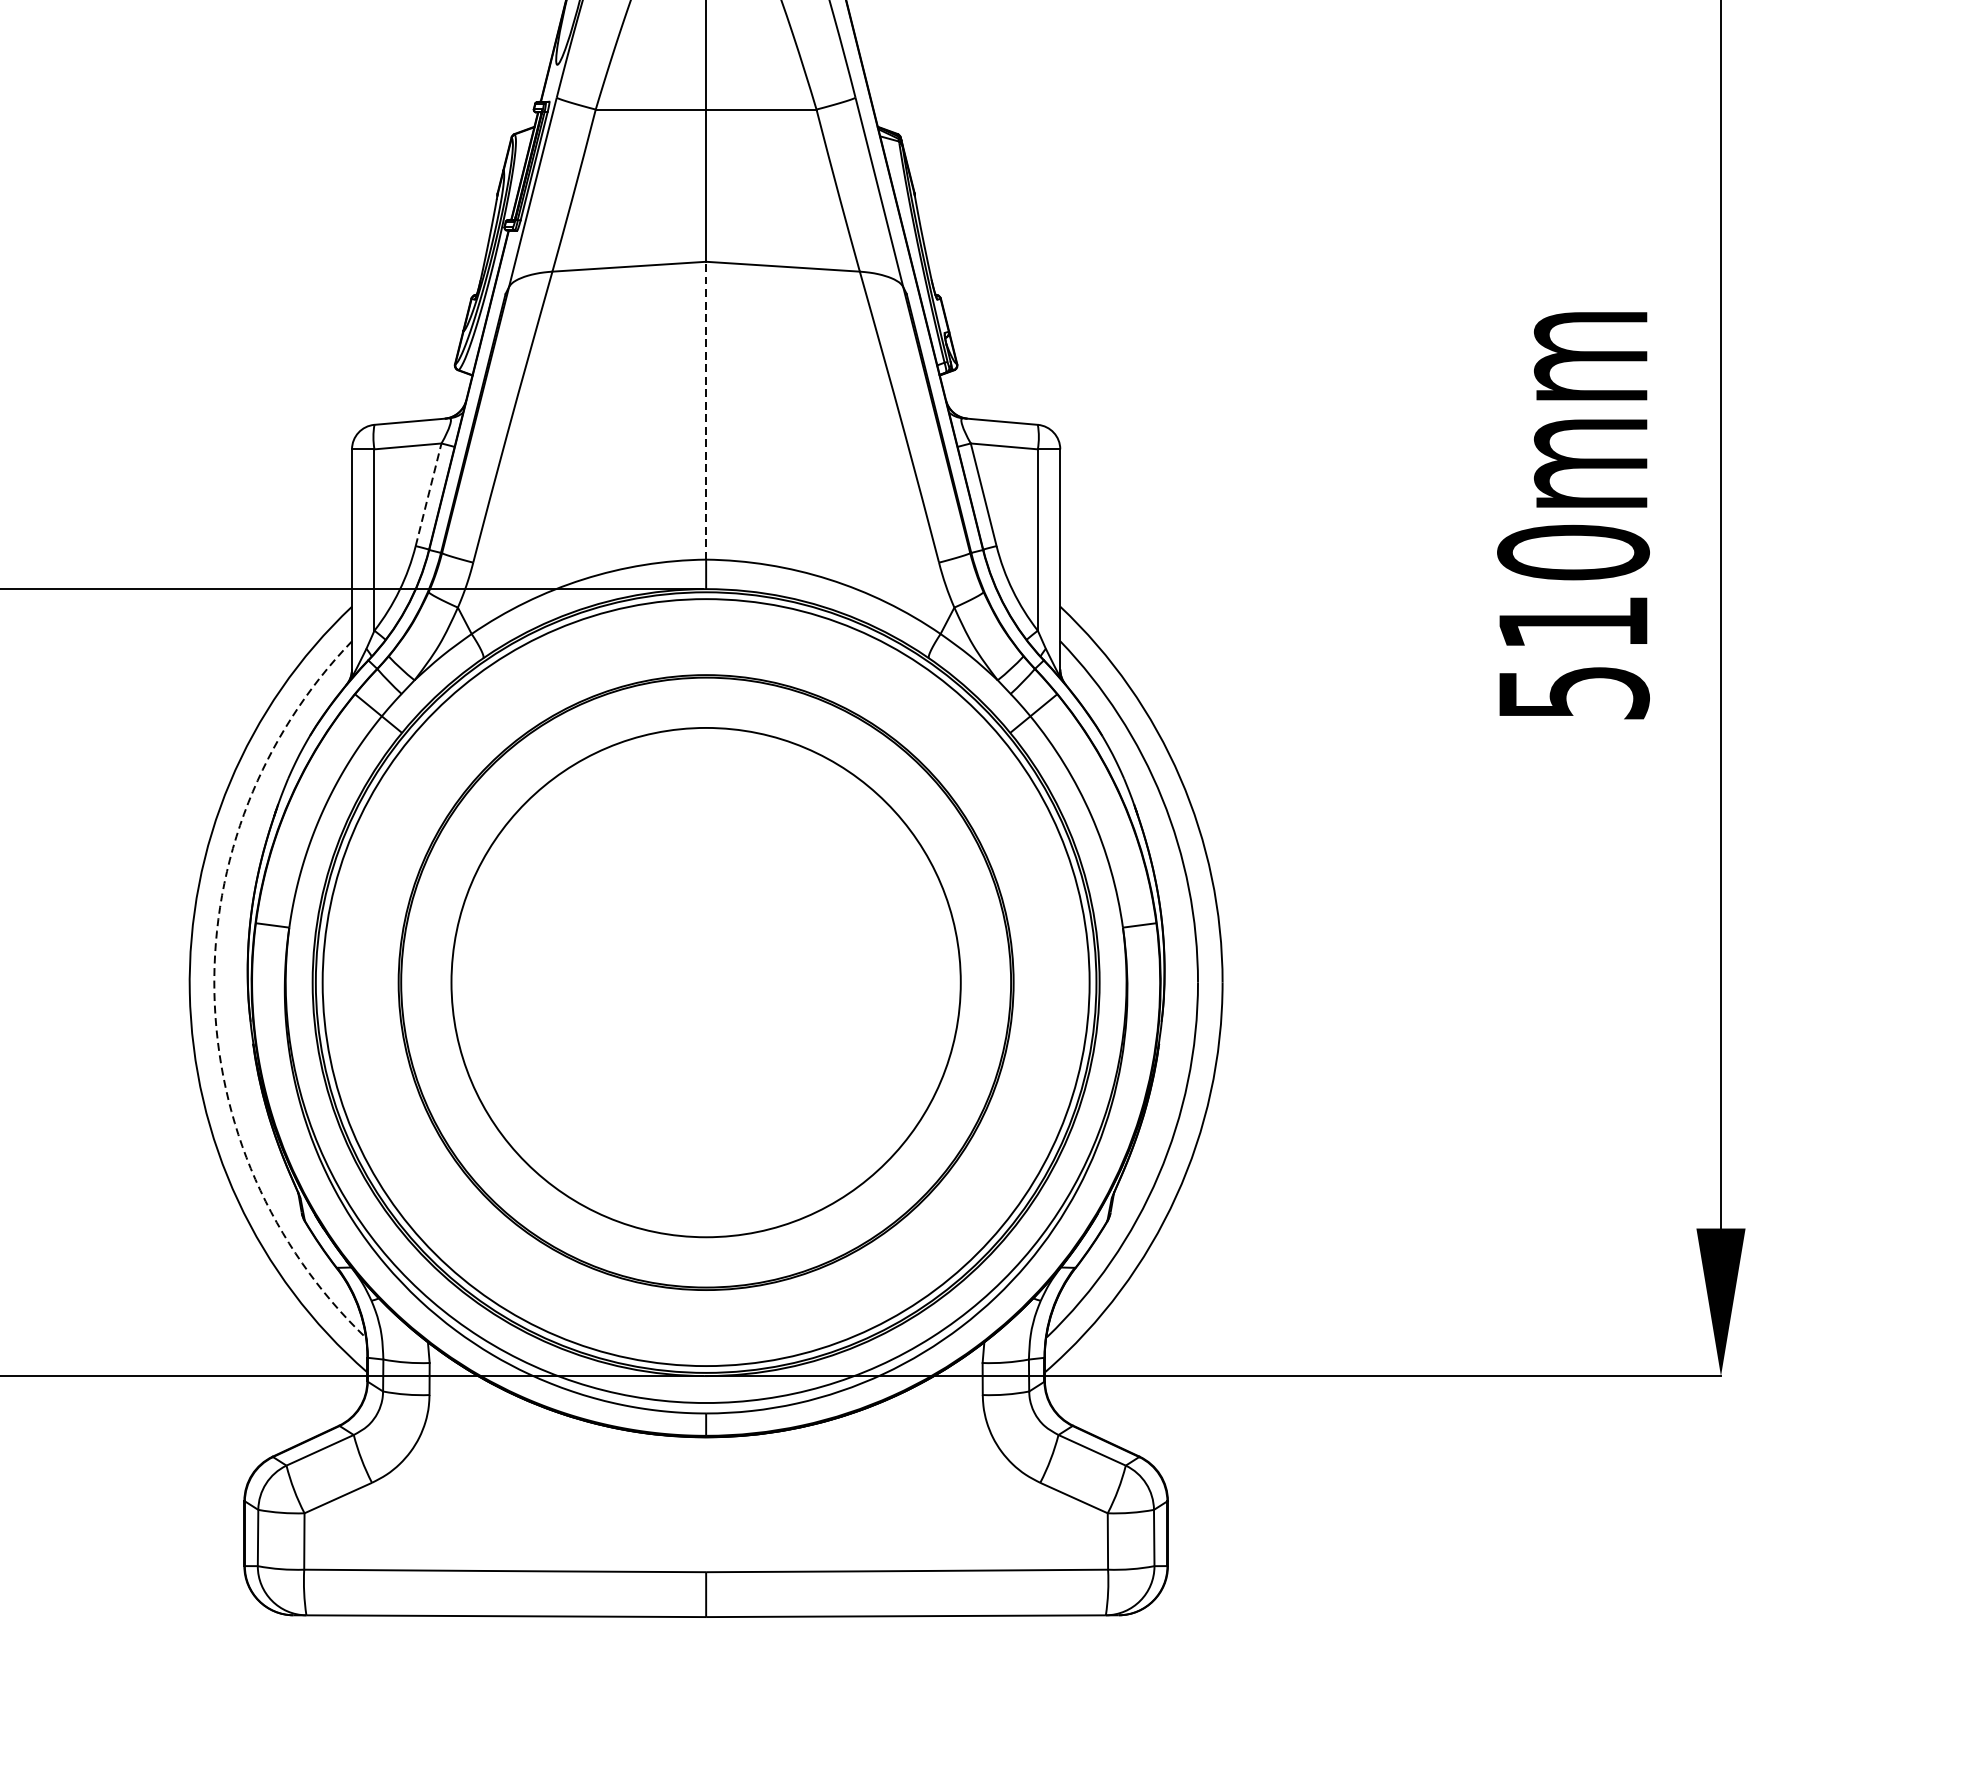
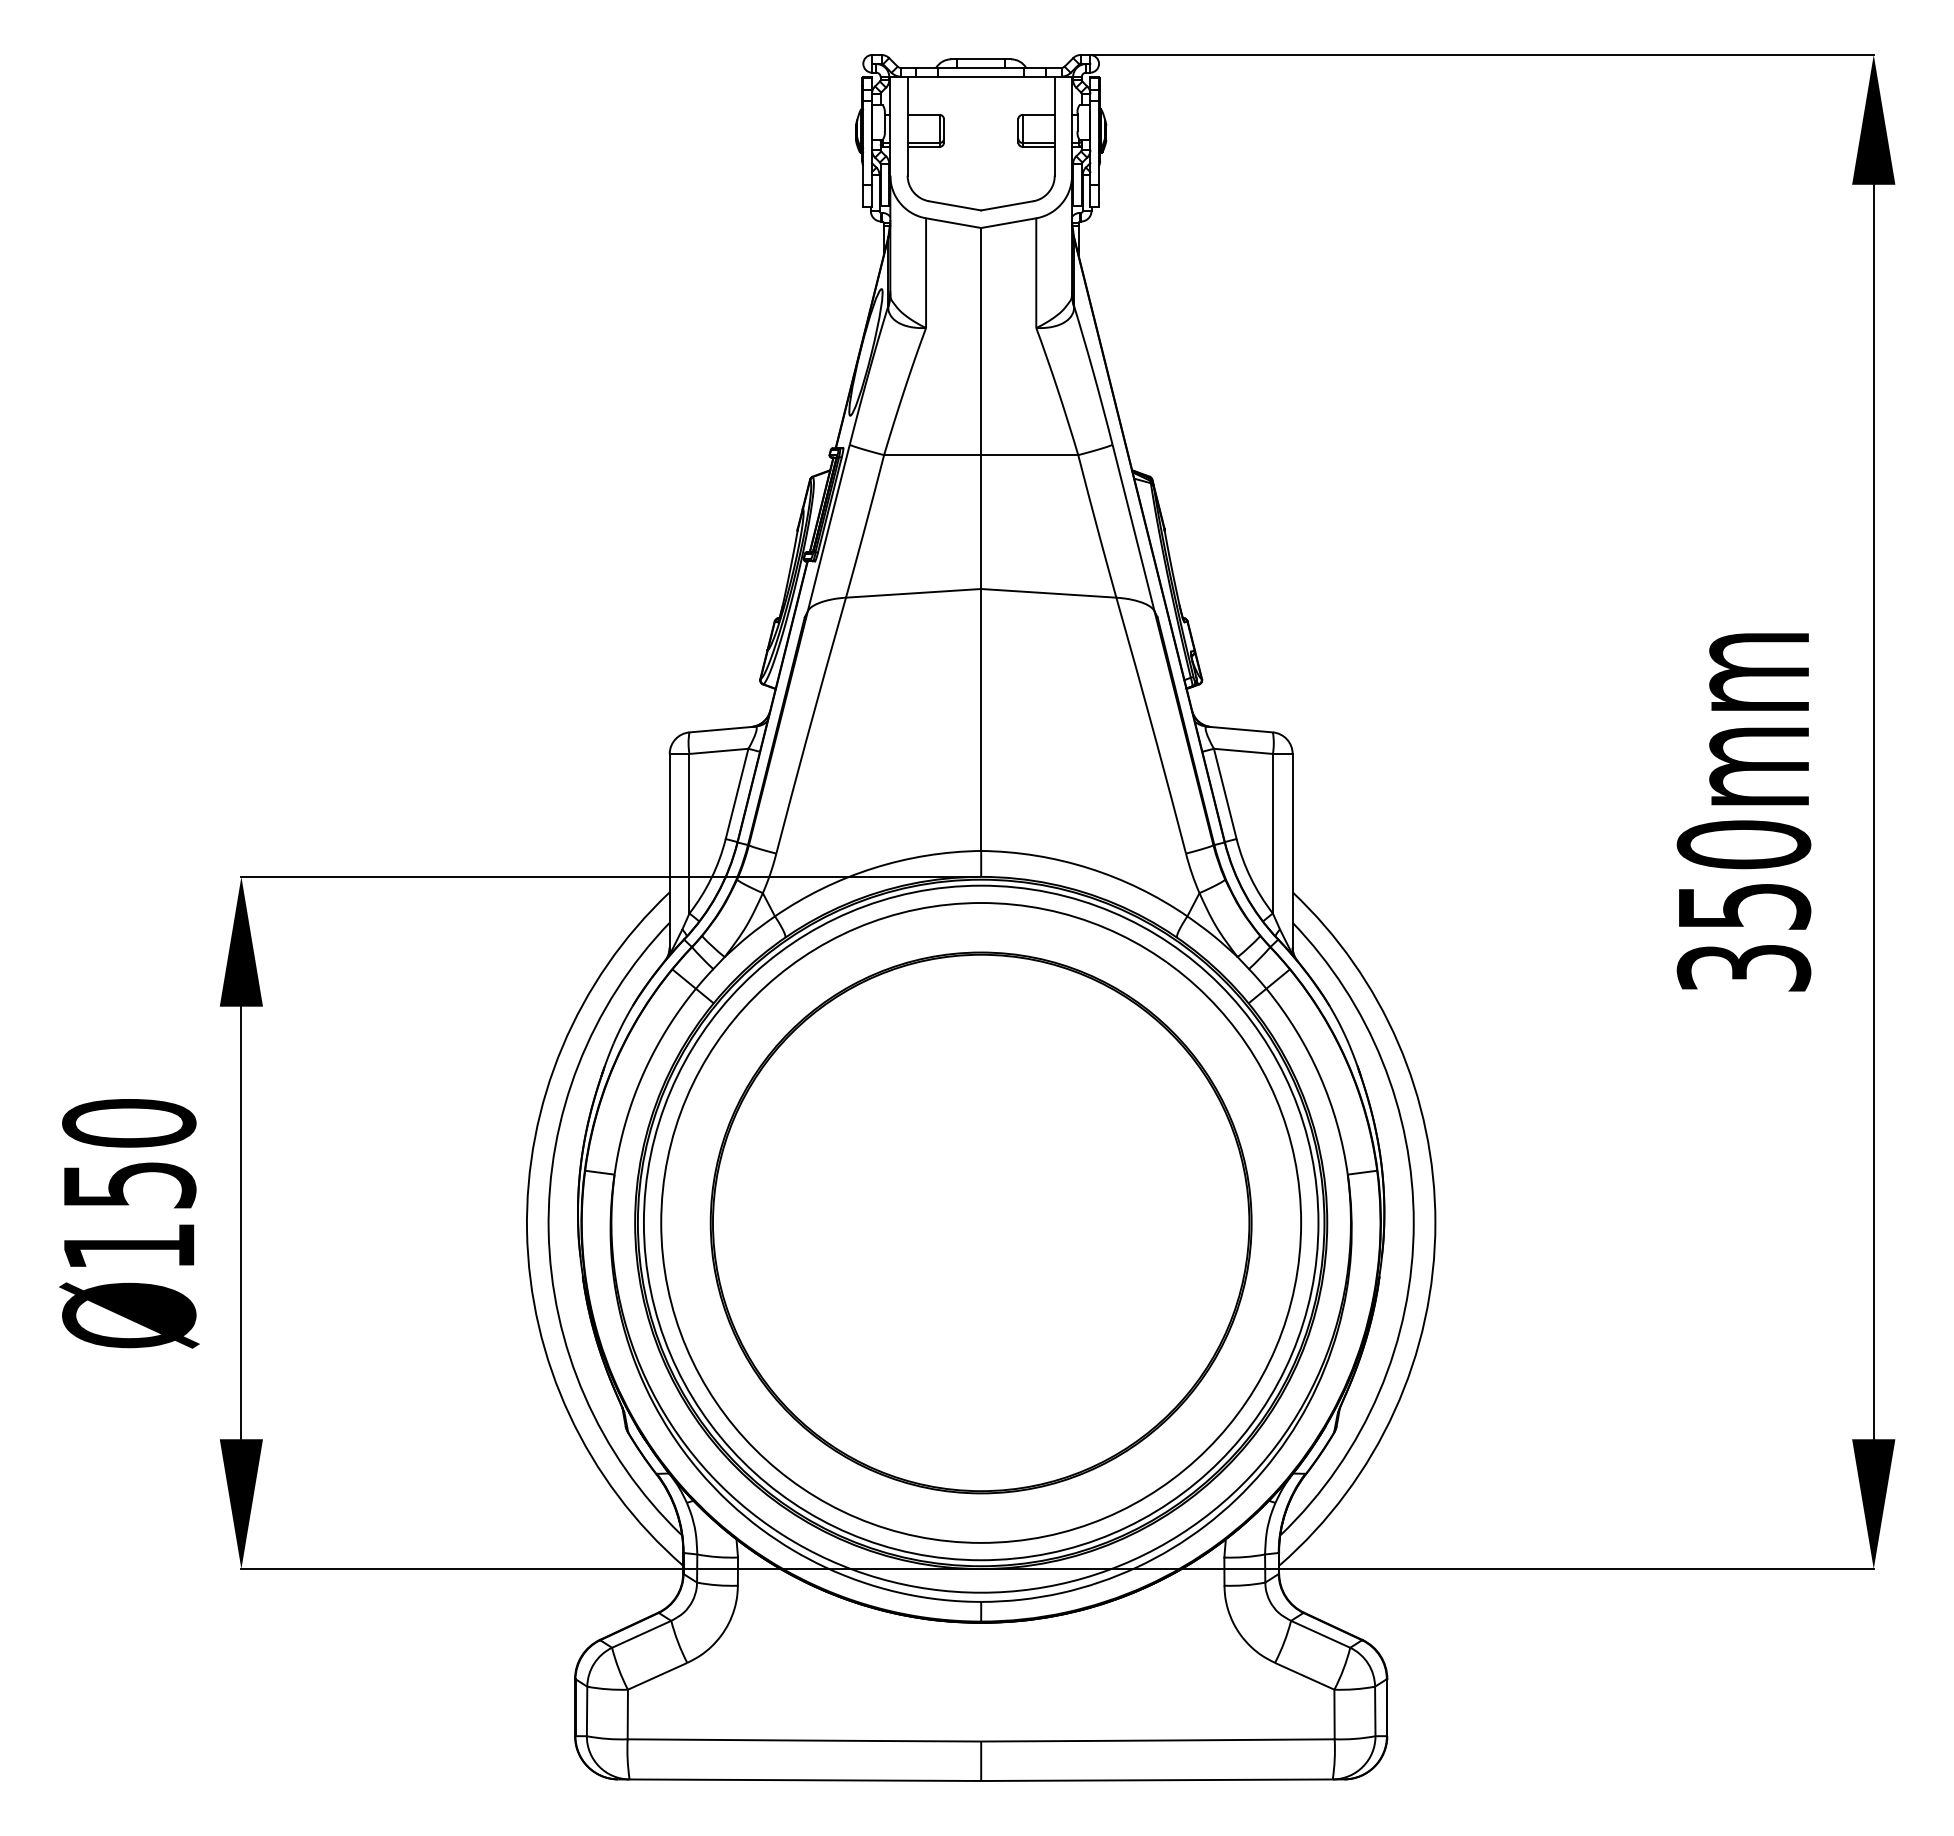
line: (706, 410) -> (981, 719), dashed -> solid
line: (429, 494) -> (737, 793), dashed -> solid
text: (1572, 658) -> (1743, 937), 510mm -> 350mm
circle: (706, 982) -> (981, 1222), size x1.43
arc: (214, 992) -> (548, 1231), dashed -> solid

